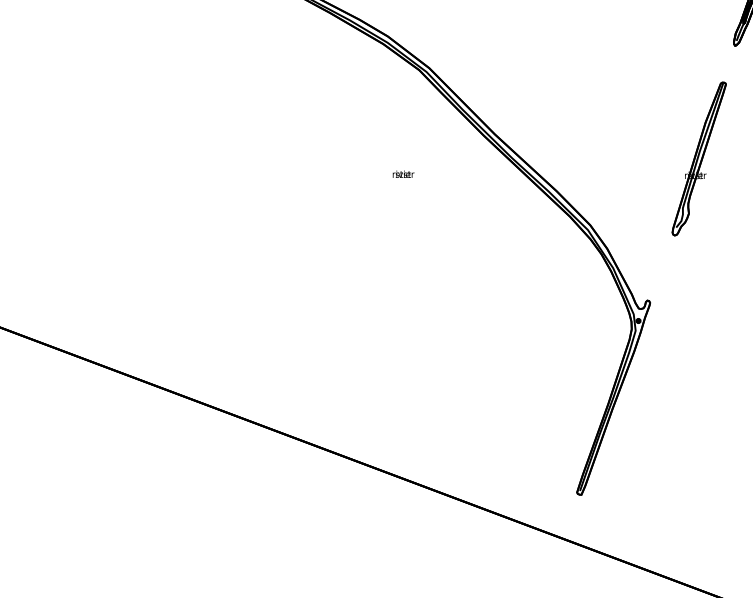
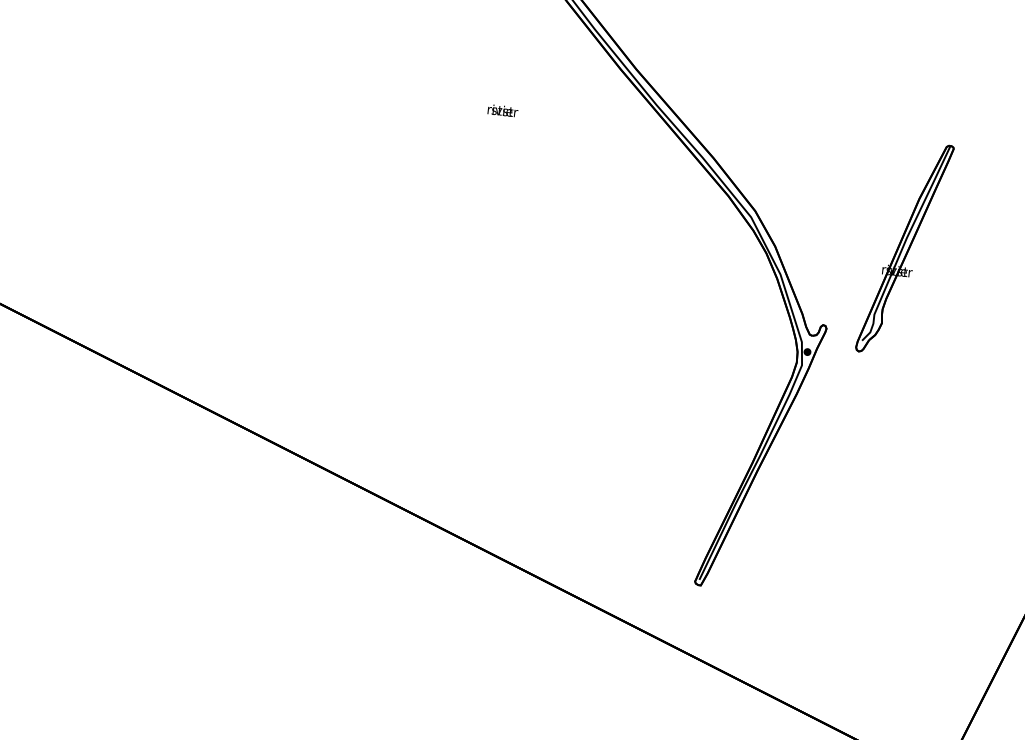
part: (698, 158) -> (903, 247), moved

